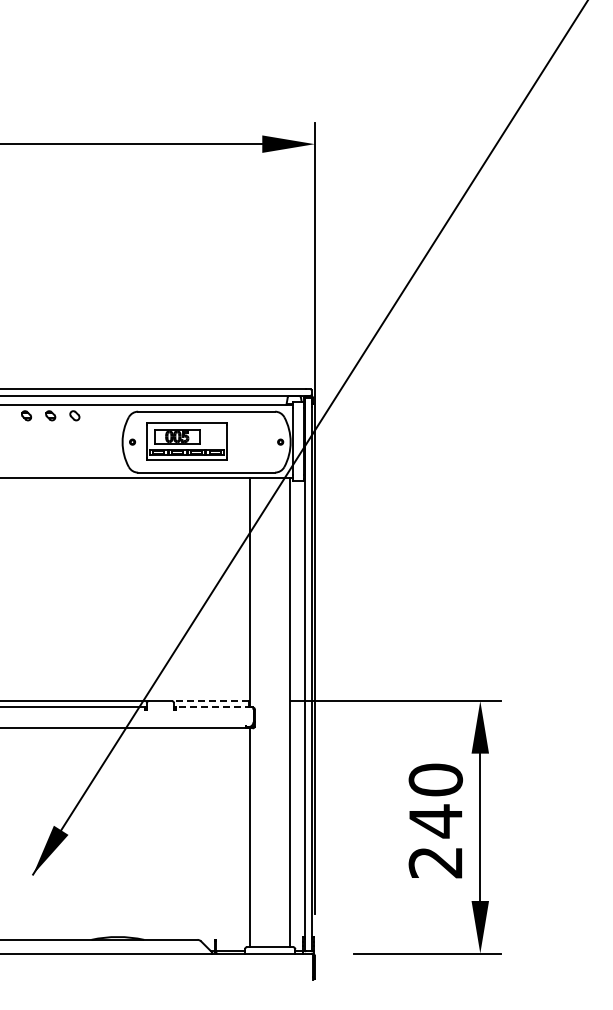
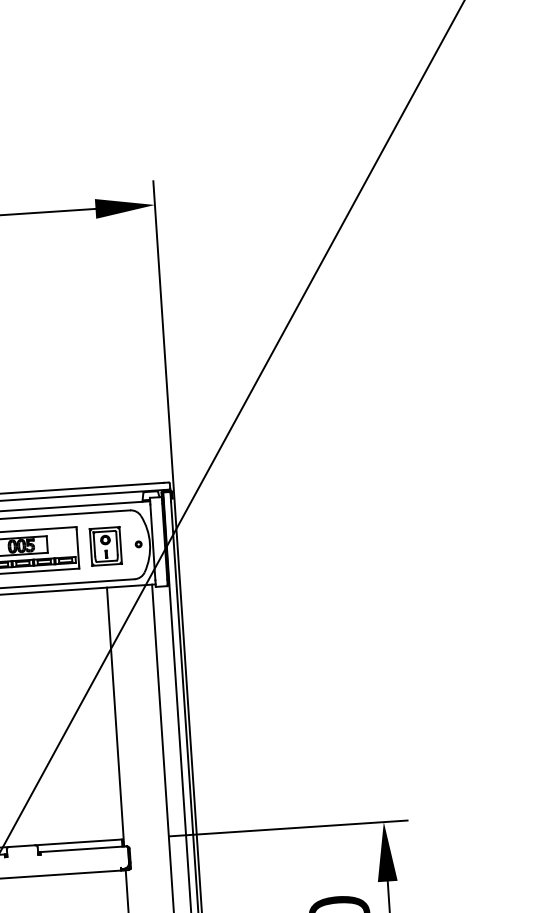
part: (251, 441) -> (105, 545), added
line: (209, 701) -> (77, 842), dashed -> solid
line: (213, 707) -> (82, 849), dashed -> solid

